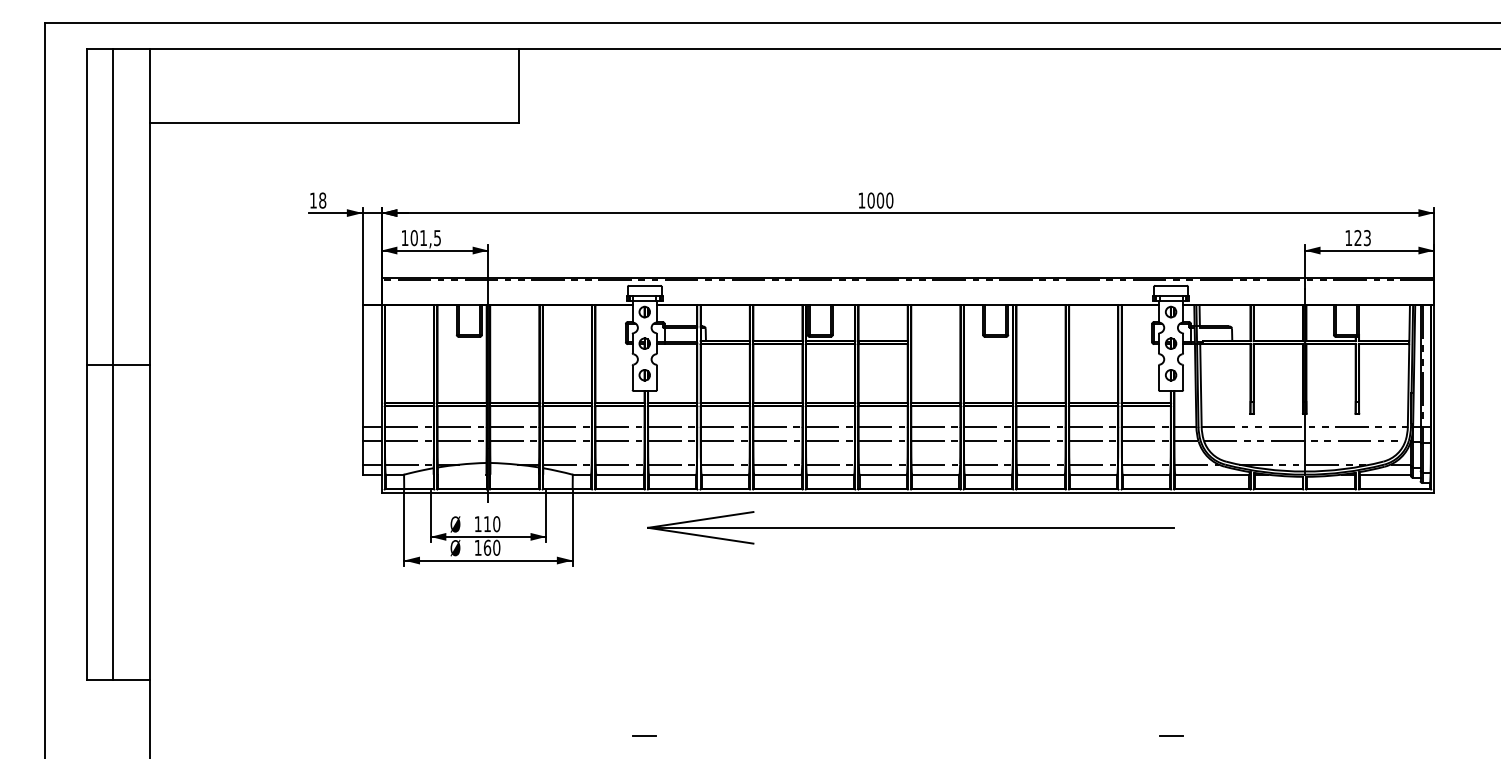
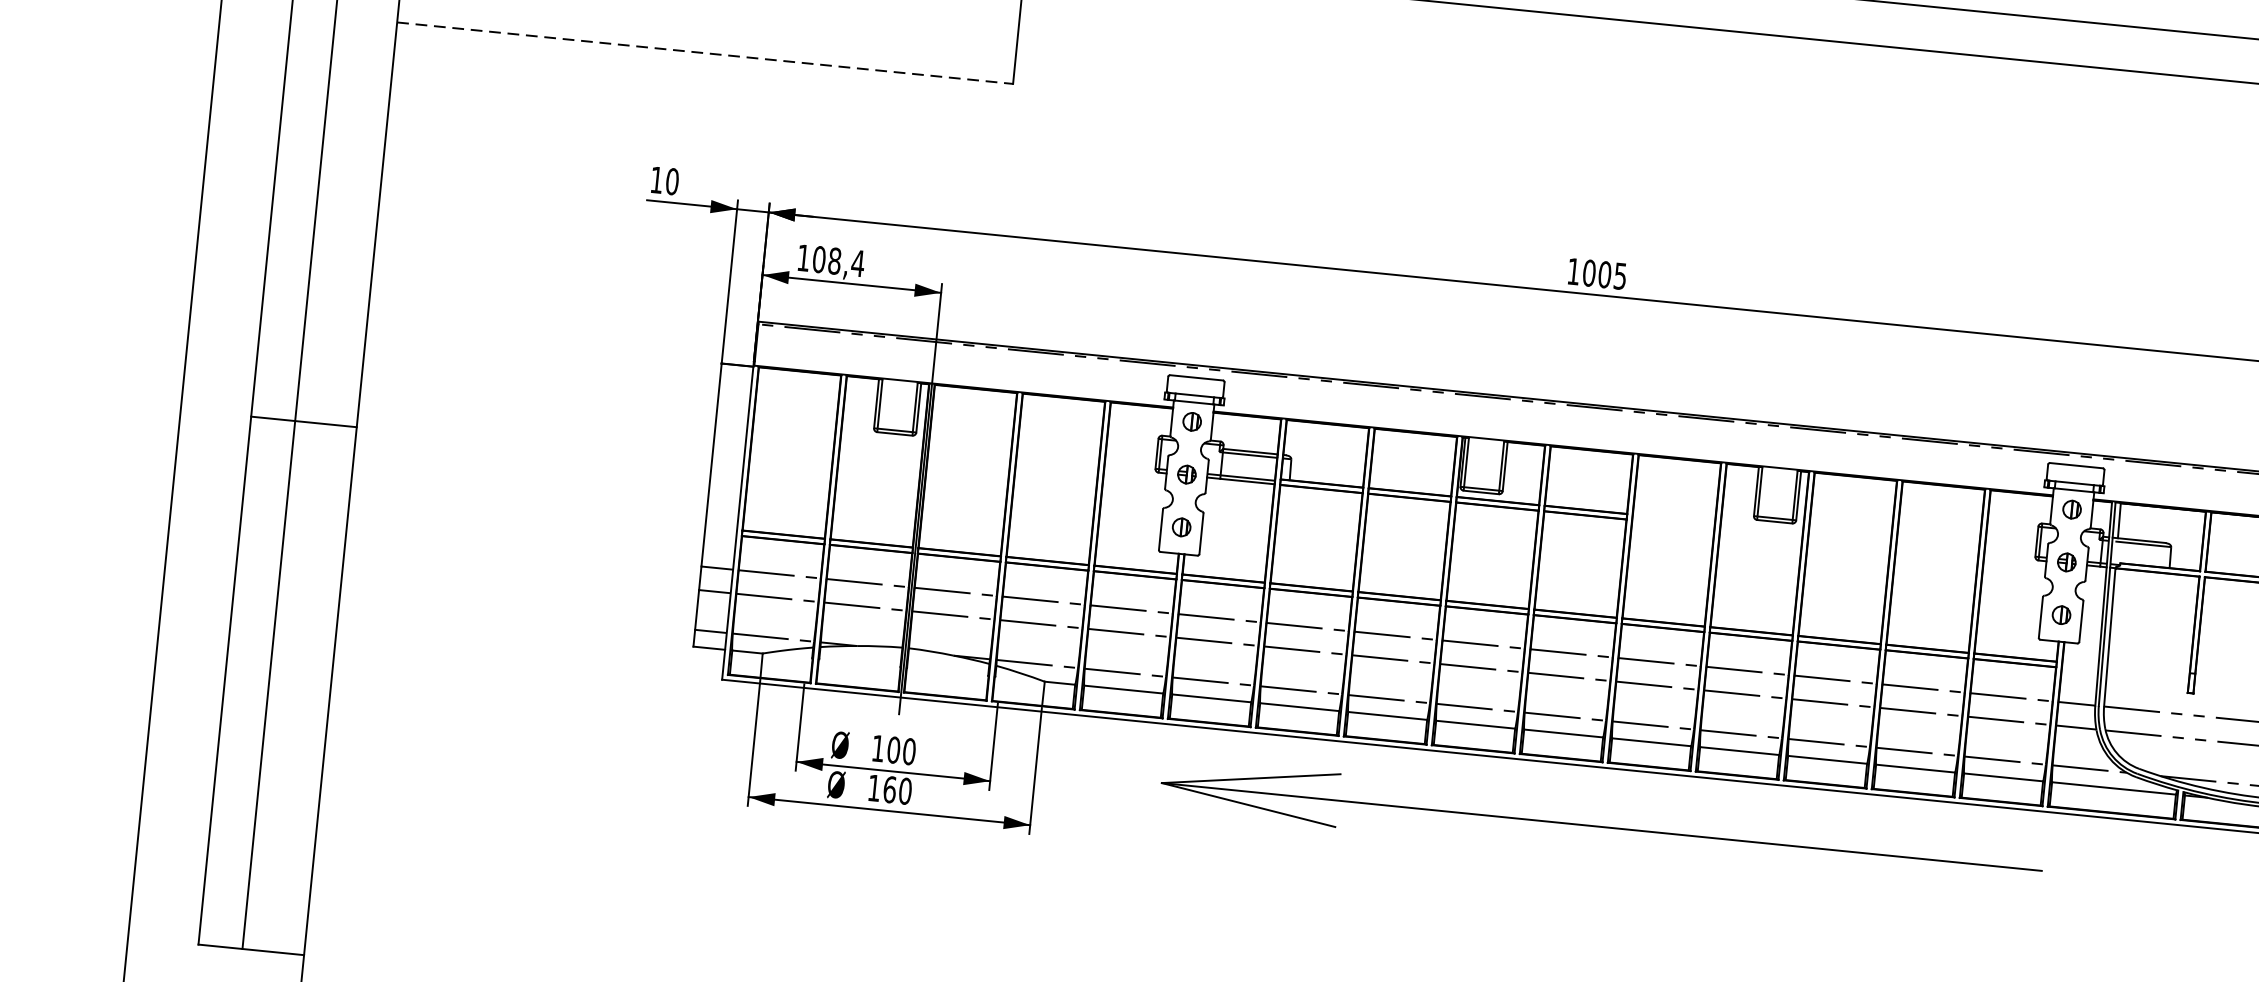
line: (334, 122) -> (705, 53), solid -> dashed
text: (322, 200) -> (672, 181), 18 -> 10
text: (889, 200) -> (1619, 276), 1000 -> 1005
text: (430, 238) -> (846, 263), 101,5 -> 108,4
text: (487, 524) -> (893, 750), 110 -> 100

